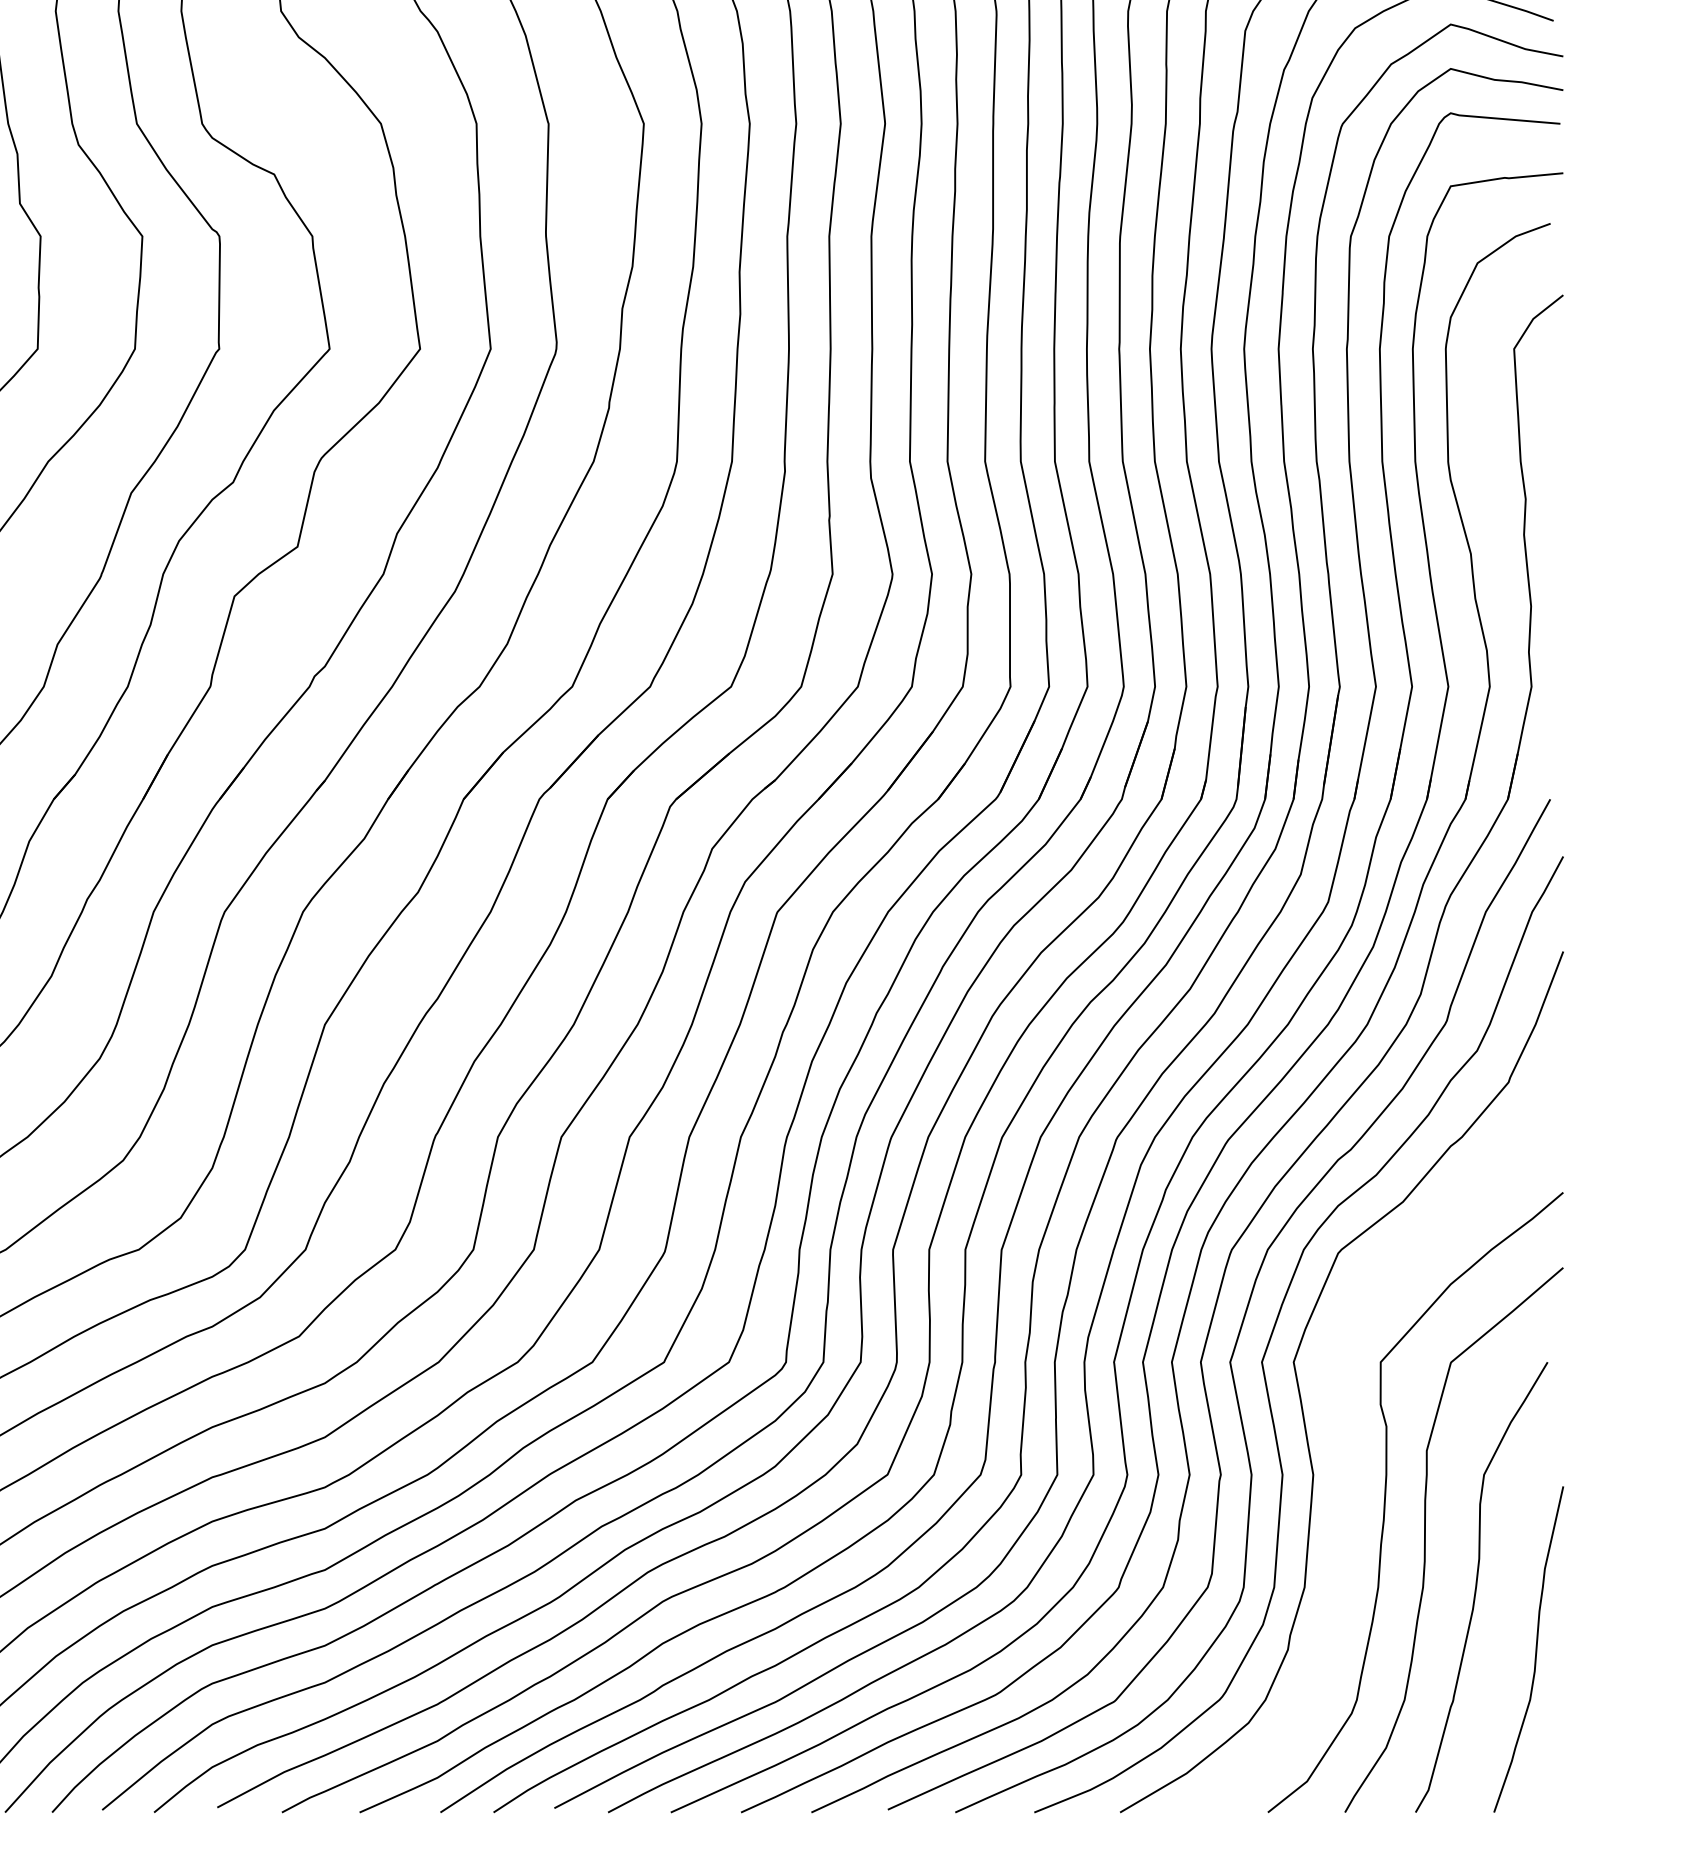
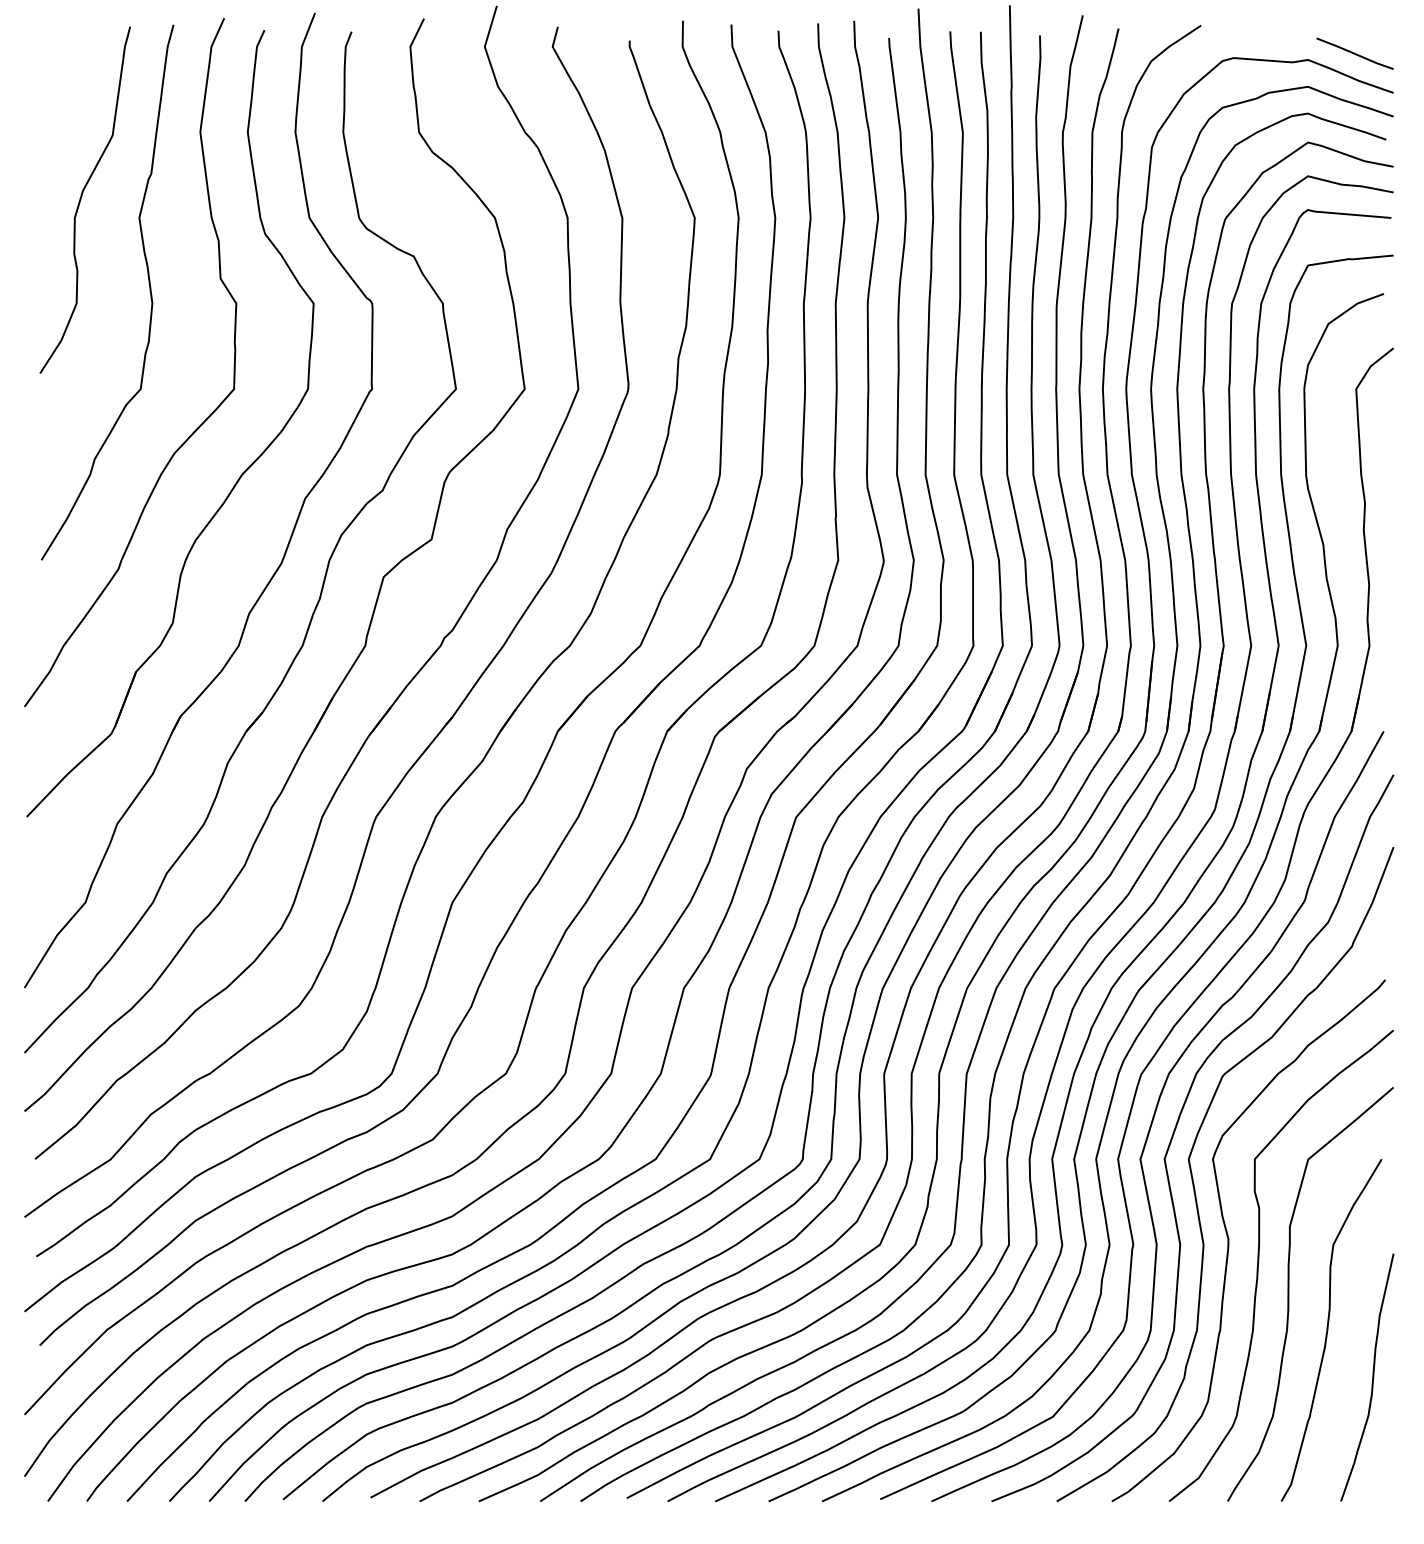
curve: (1347, 1469) -> (1229, 1240), added

